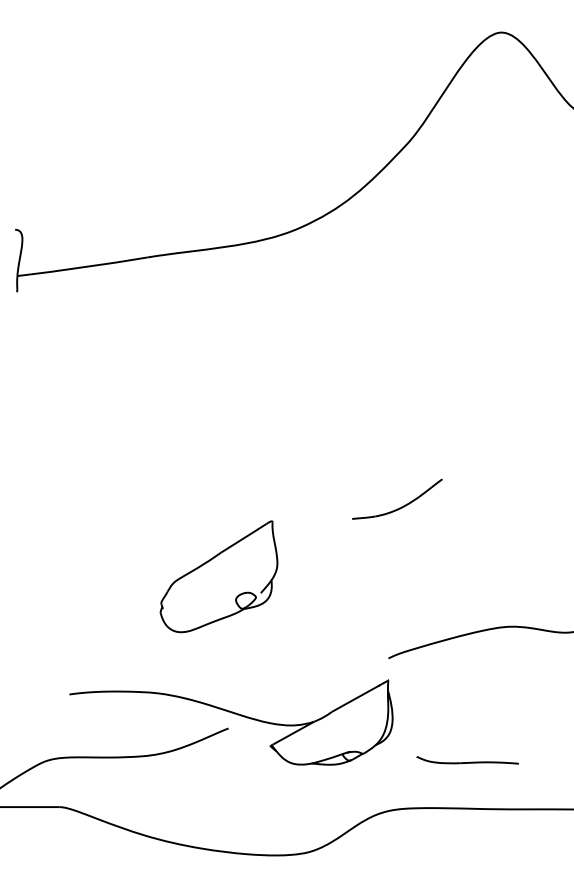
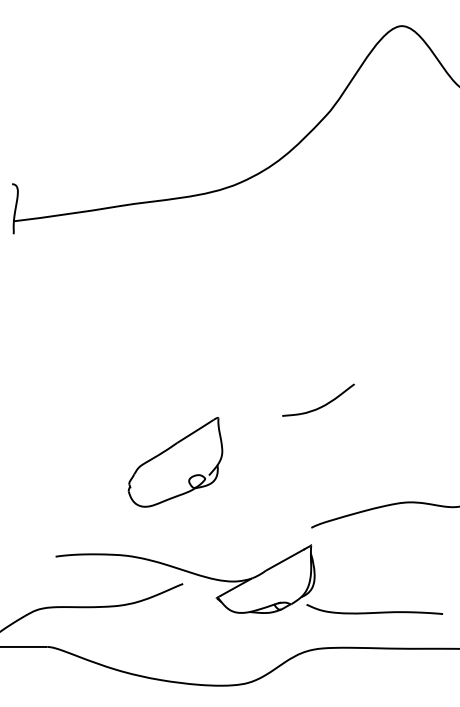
part: (467, 760) -> (374, 609), size x1.67

